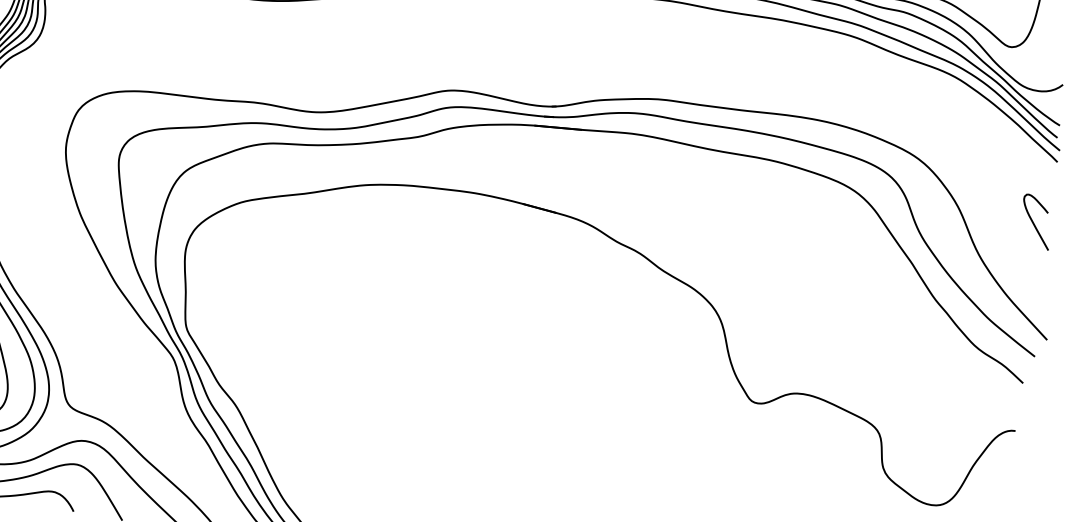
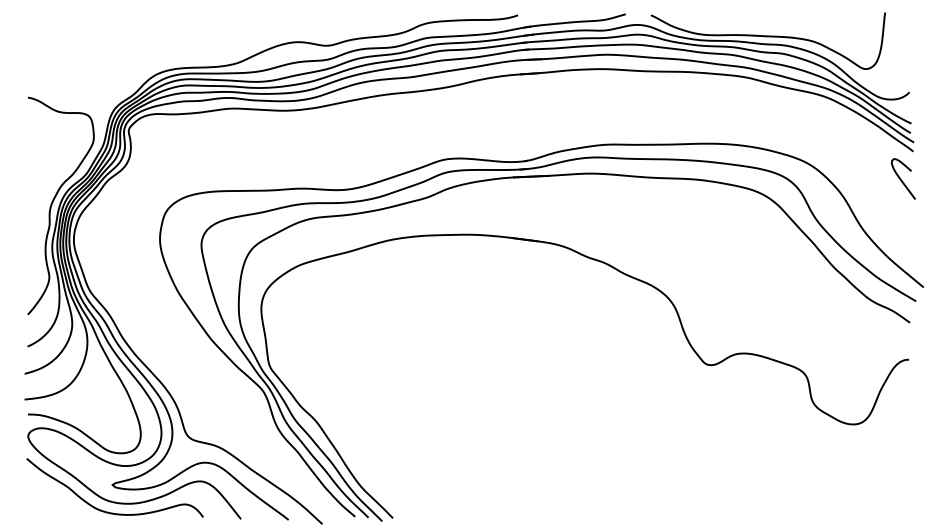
curve: (1033, 220) -> (901, 178), moved

